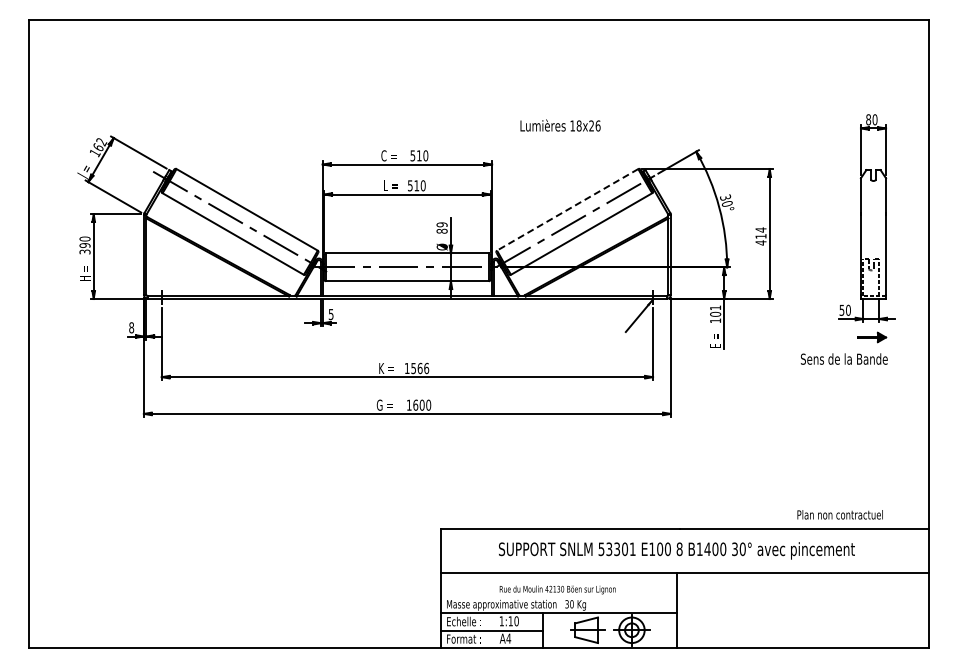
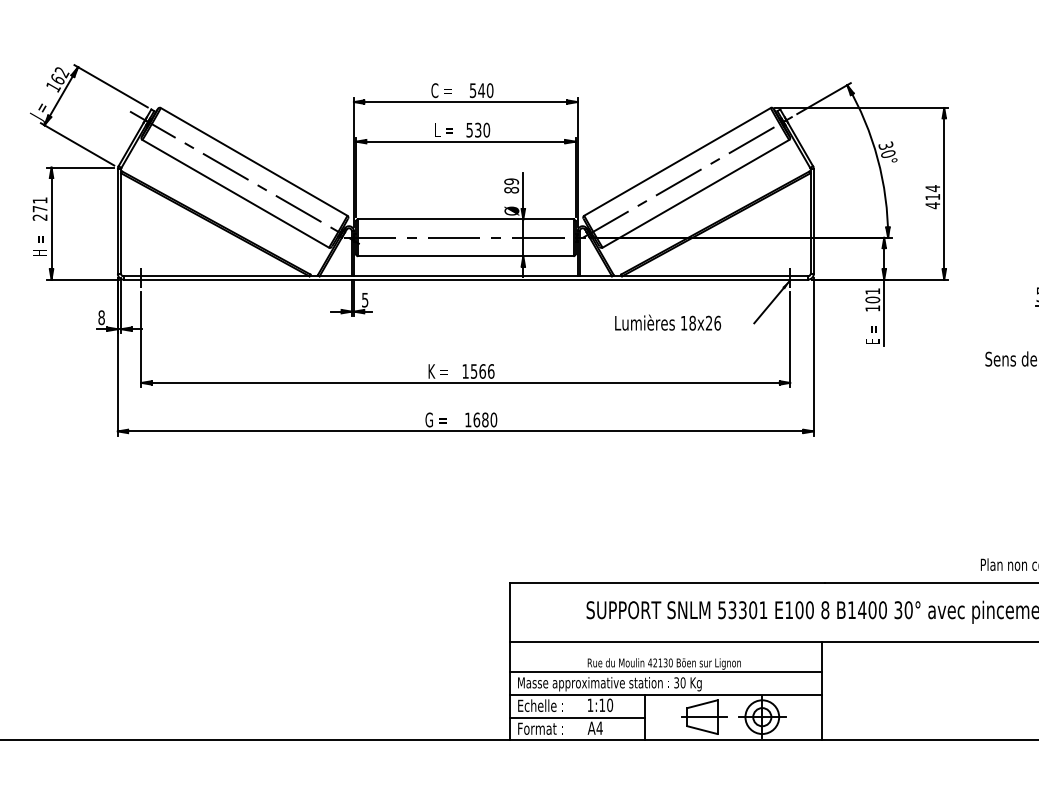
text: (560, 125) -> (667, 322), moved
text: (418, 155) -> (480, 90), 510 -> 540
text: (416, 185) -> (477, 129), 510 -> 530
line: (567, 209) -> (677, 161), dashed -> solid
text: (84, 245) -> (39, 209), 390 -> 271
text: (421, 405) -> (484, 420), 1600 -> 1680
line: (559, 596) -> (666, 672), added

